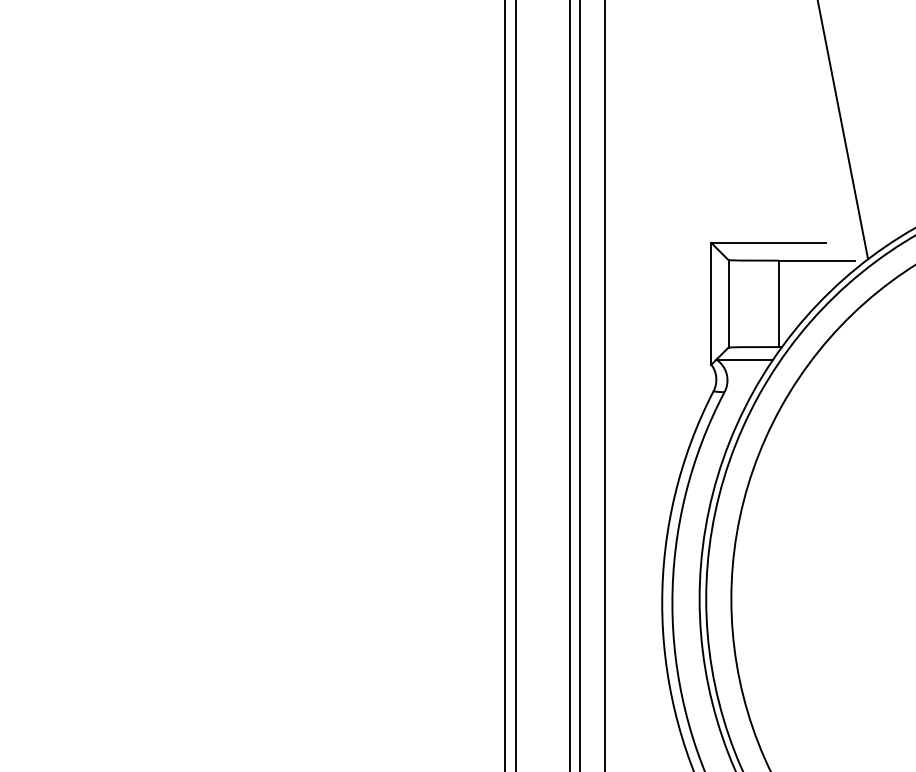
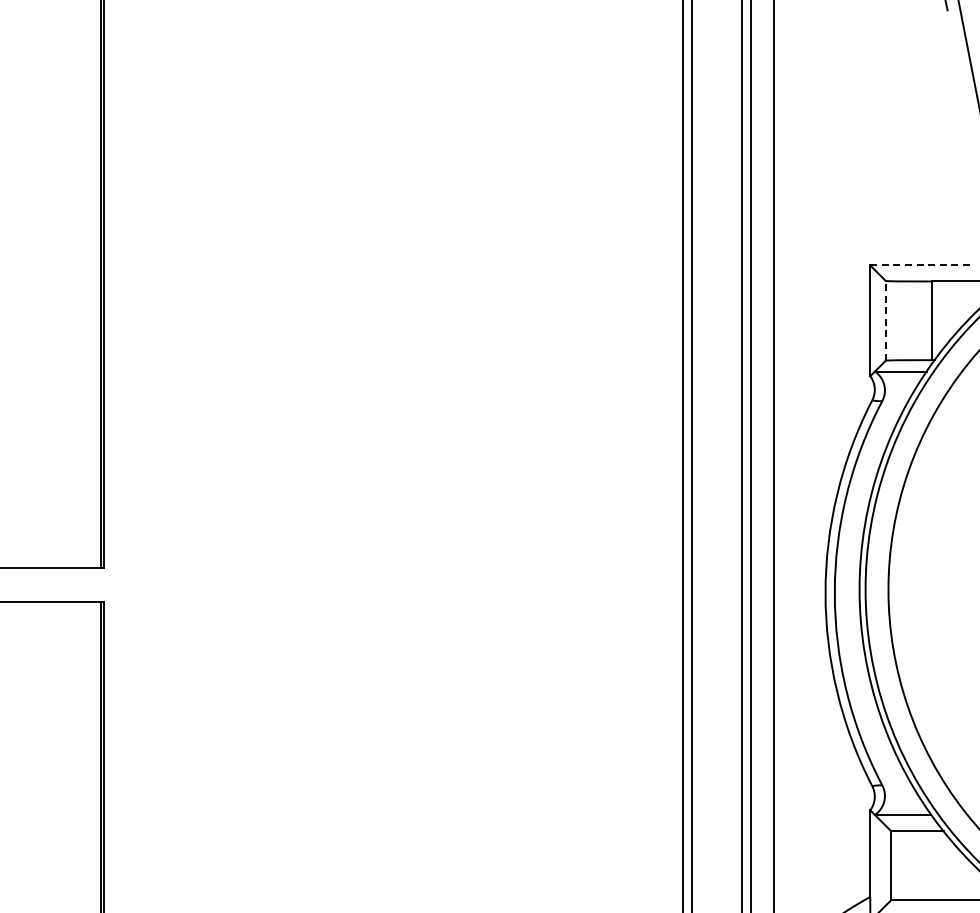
line: (768, 243) -> (922, 265), solid -> dashed
line: (728, 303) -> (885, 320), solid -> dashed

